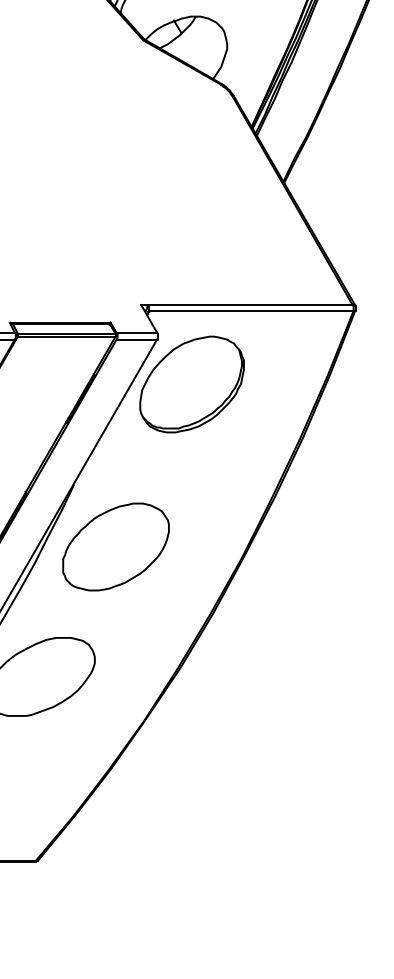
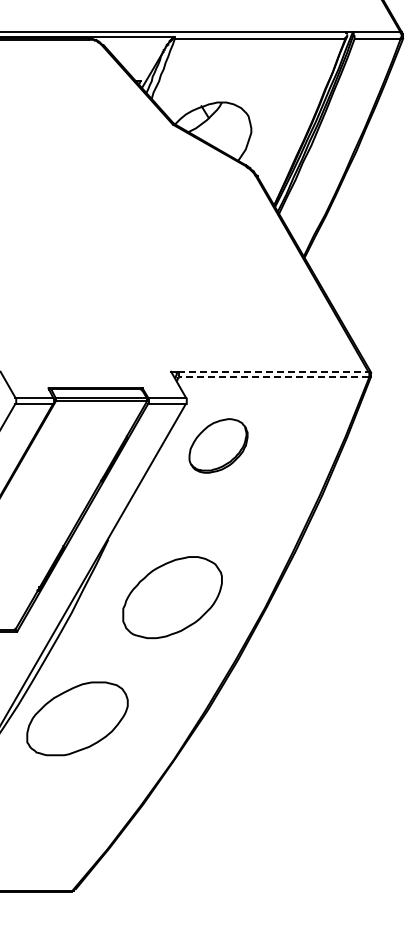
line: (250, 304) -> (273, 371), solid -> dashed
line: (250, 311) -> (273, 377), solid -> dashed
part: (192, 384) -> (218, 445), size x0.6
part: (115, 546) -> (172, 597), moved

